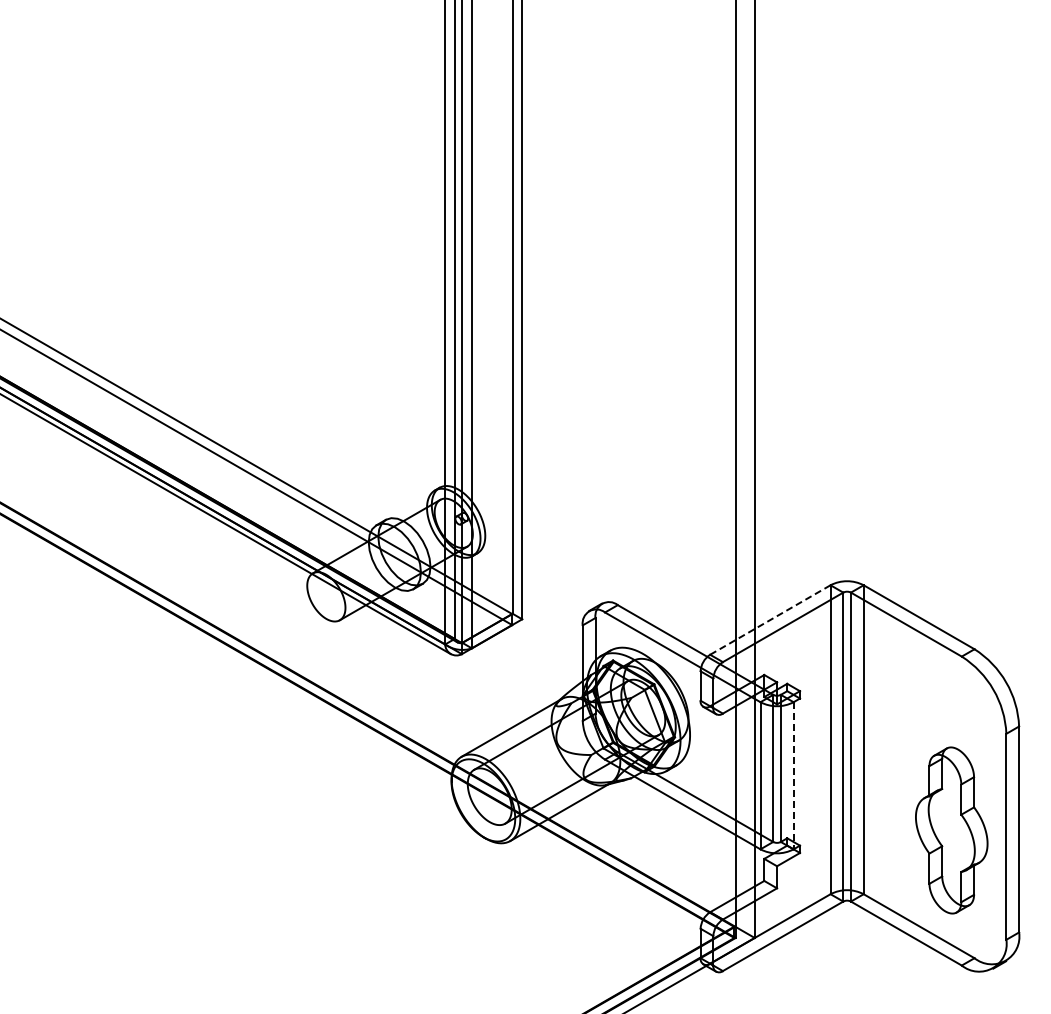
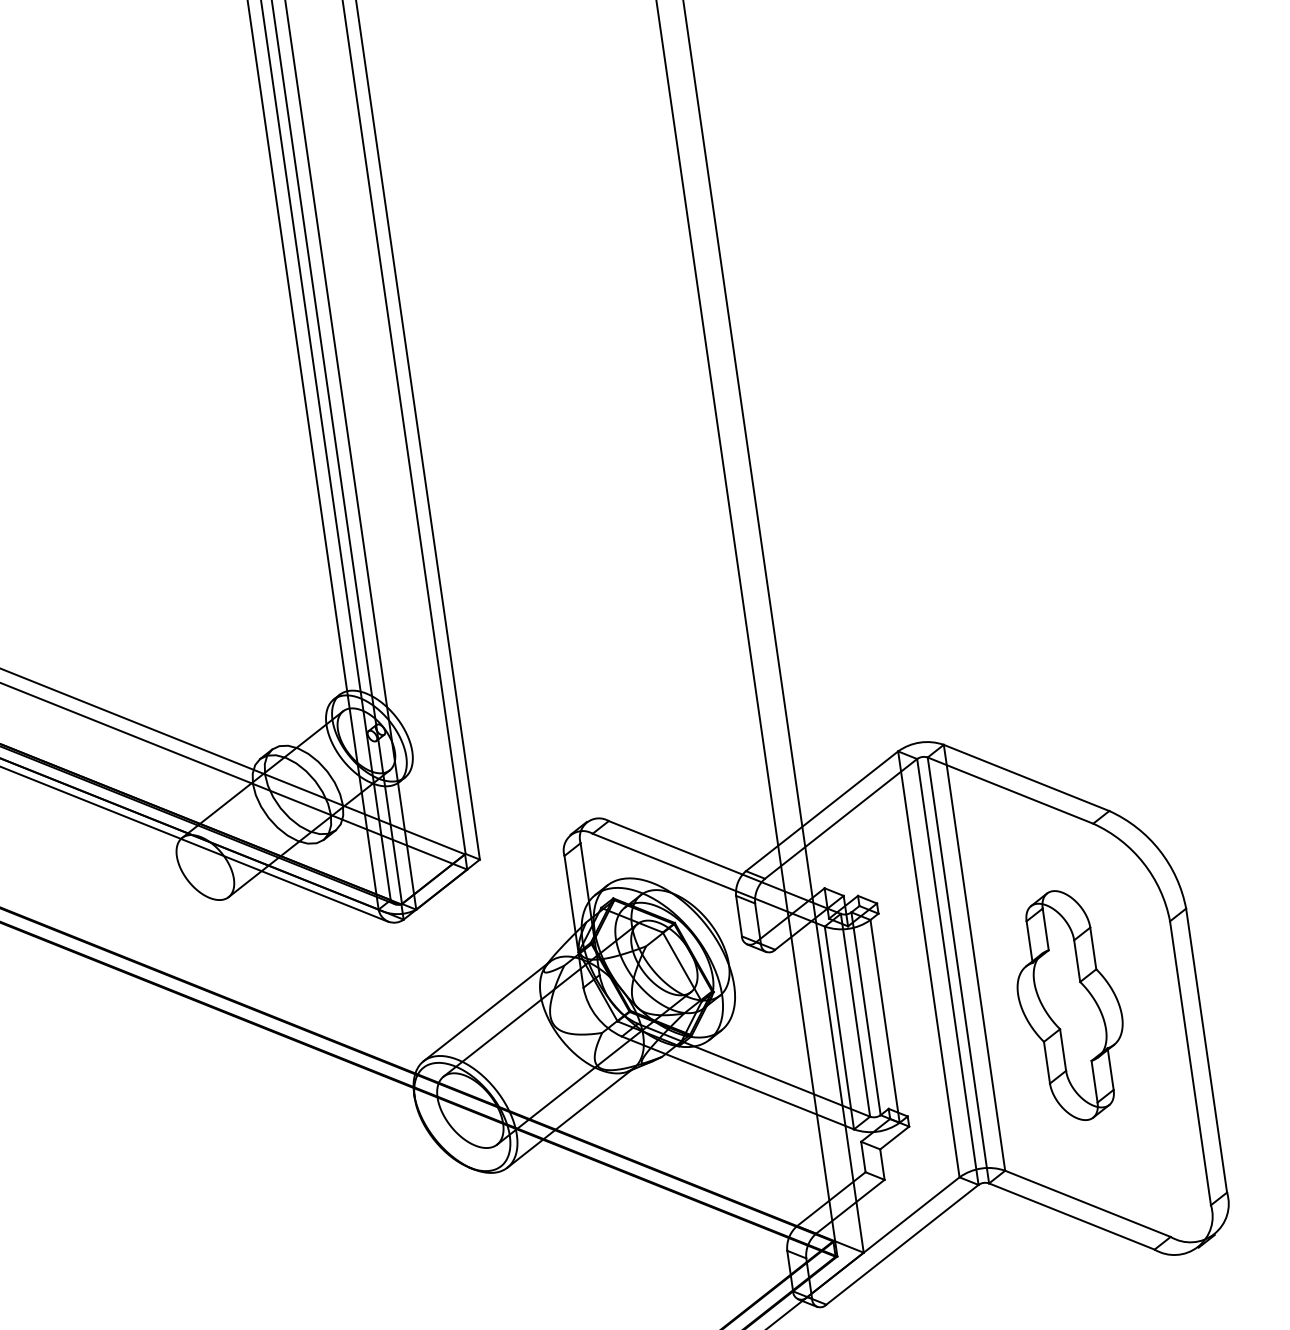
line: (770, 620) -> (822, 811), dashed -> solid
line: (793, 775) -> (884, 1021), dashed -> solid
part: (951, 830) -> (1069, 1005), moved

